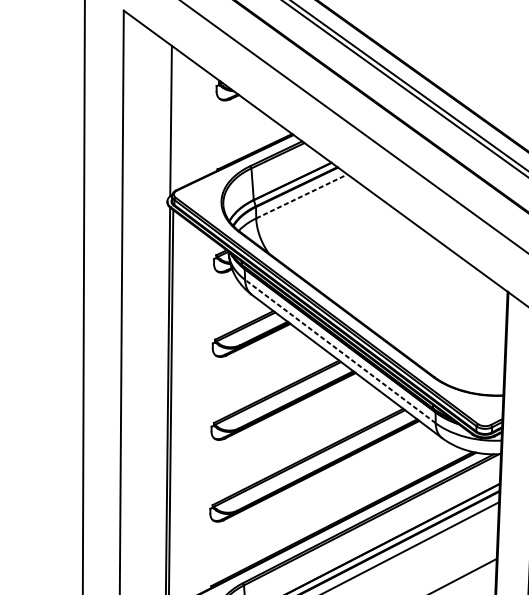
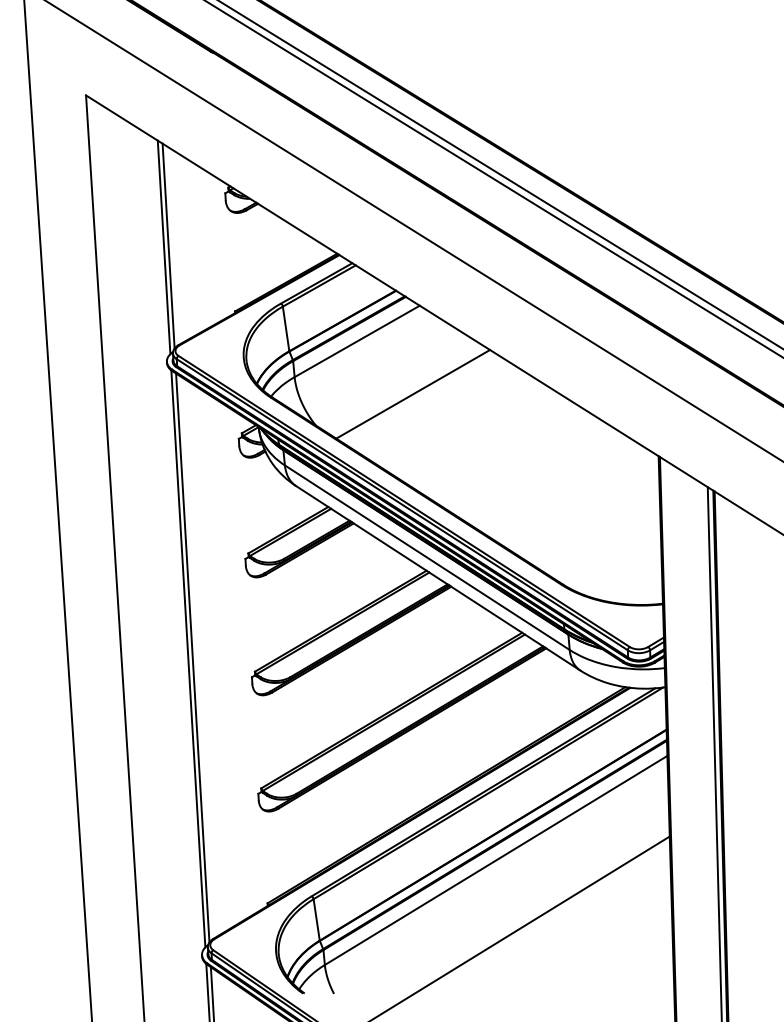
line: (174, 119) -> (168, 245), added
line: (302, 196) -> (357, 341), dashed -> solid
line: (338, 236) -> (413, 394), added
line: (340, 351) -> (427, 557), dashed -> solid

